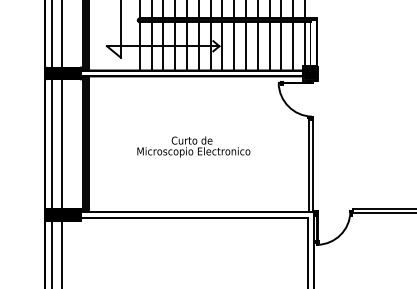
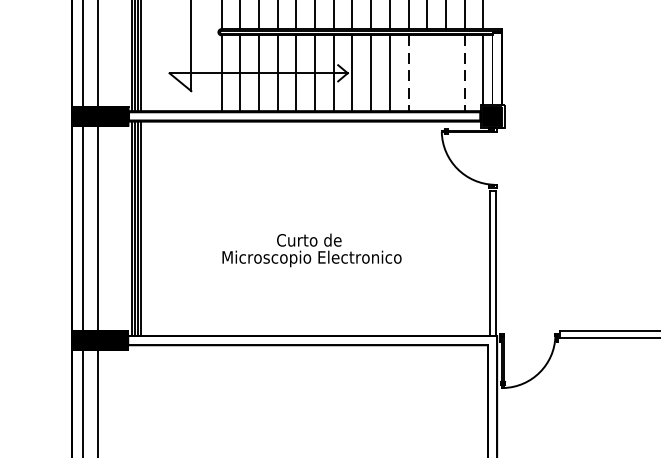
line: (257, 46) -> (408, 73), solid -> dashed
line: (269, 46) -> (427, 73), removed
line: (281, 46) -> (446, 73), removed
line: (293, 46) -> (465, 73), solid -> dashed
text: (193, 146) -> (311, 249), moved

